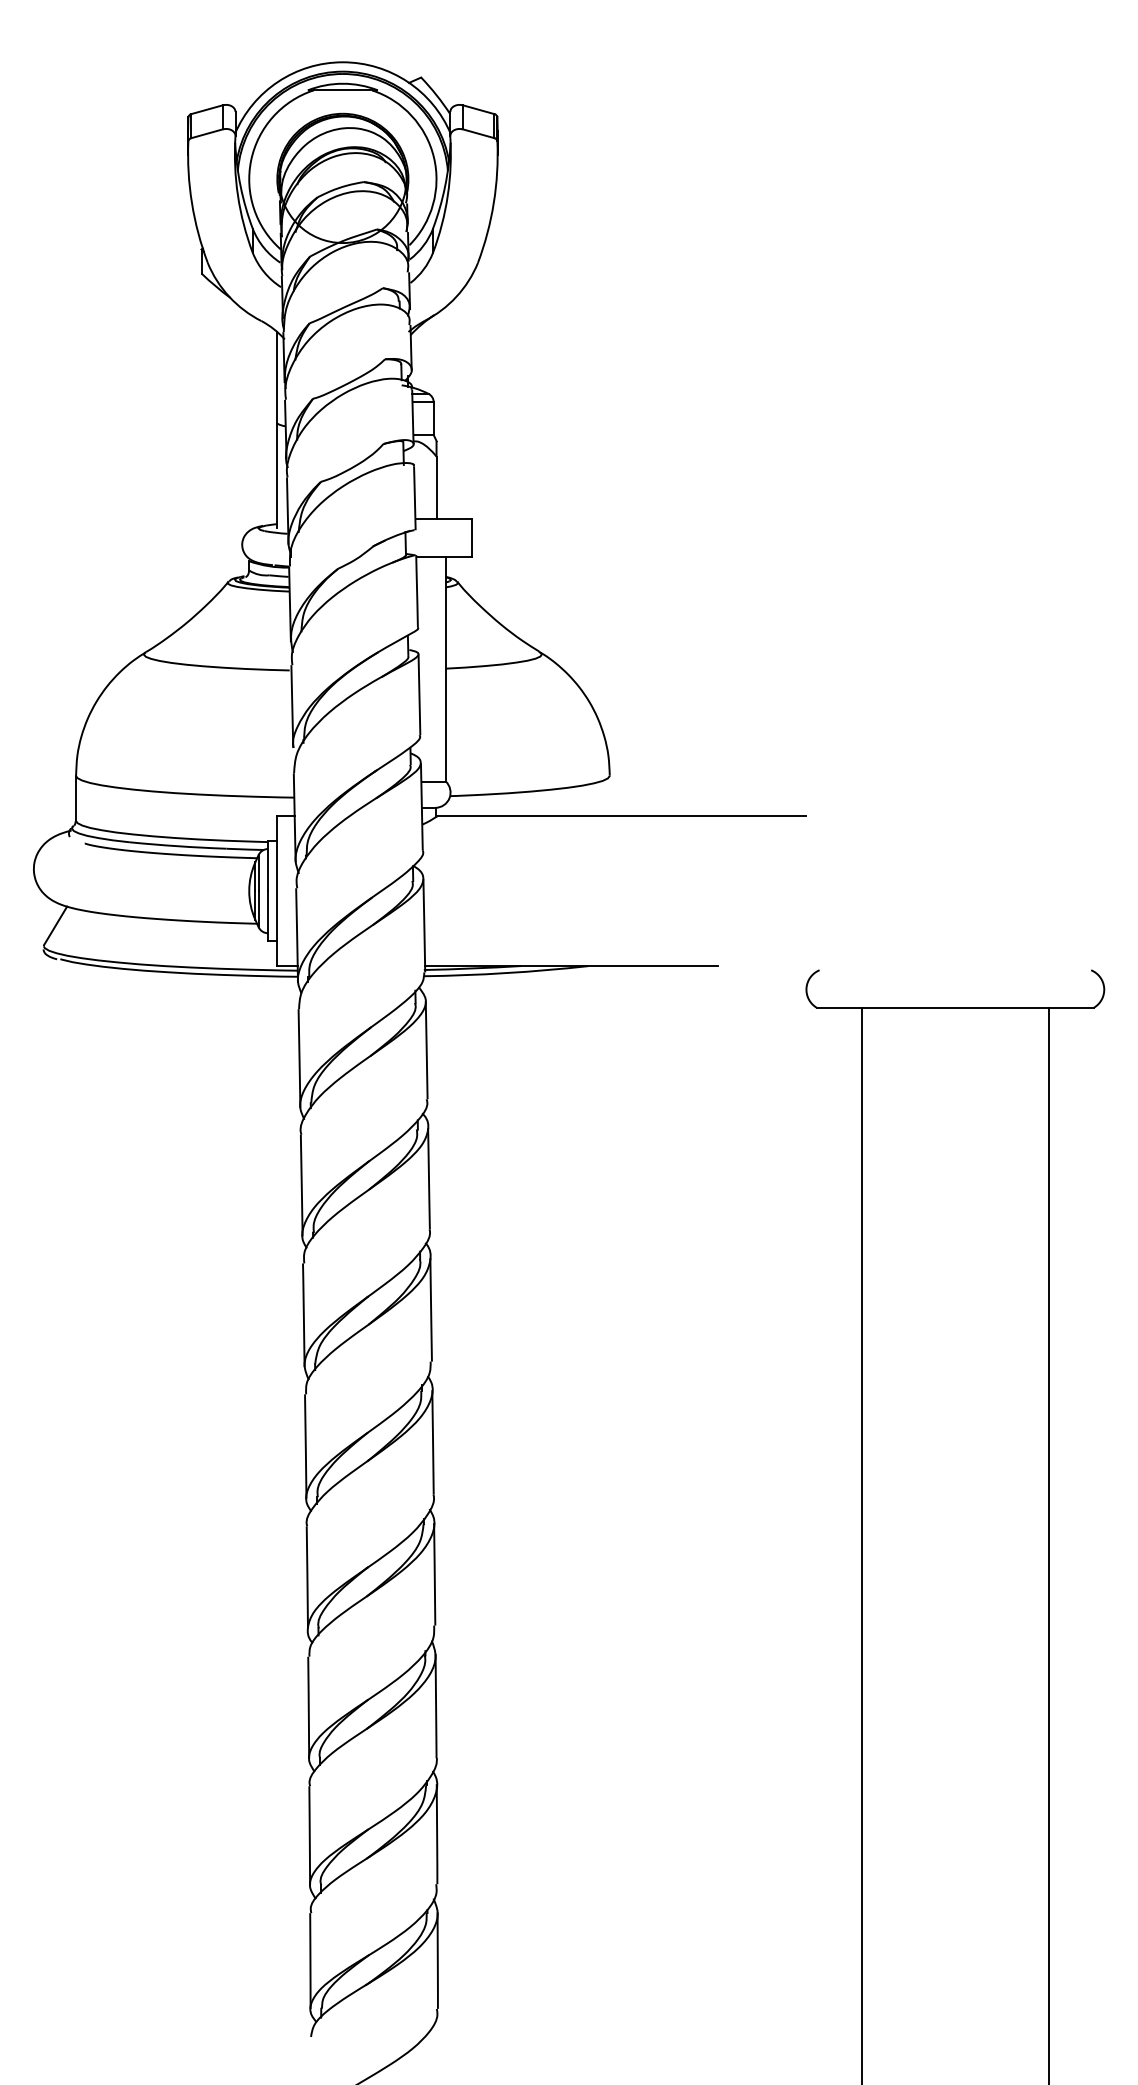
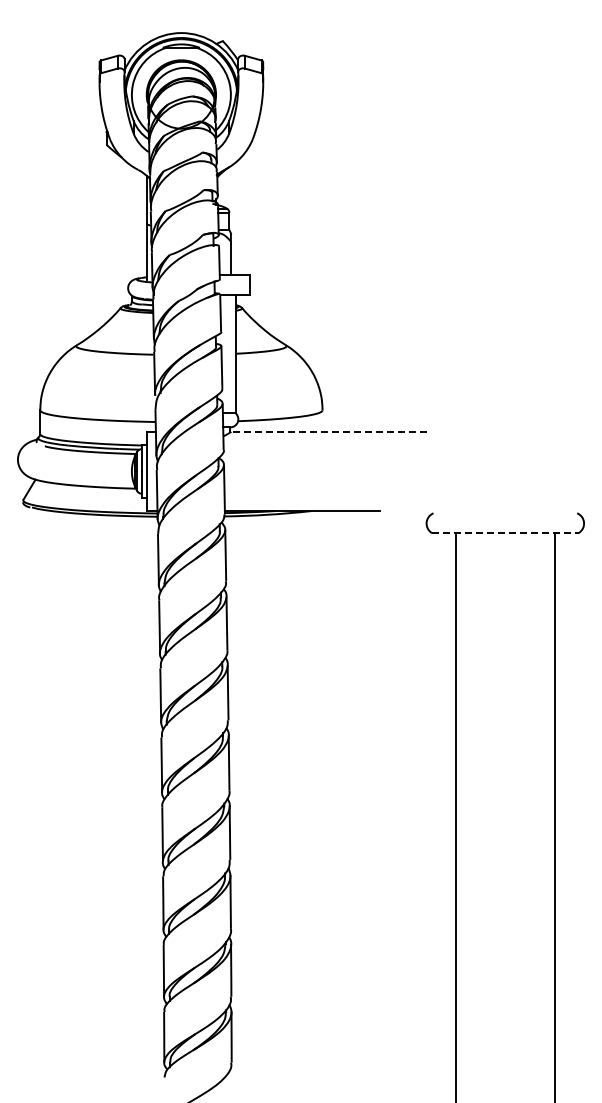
line: (620, 815) -> (328, 431), solid -> dashed
line: (955, 1008) -> (505, 533), solid -> dashed

